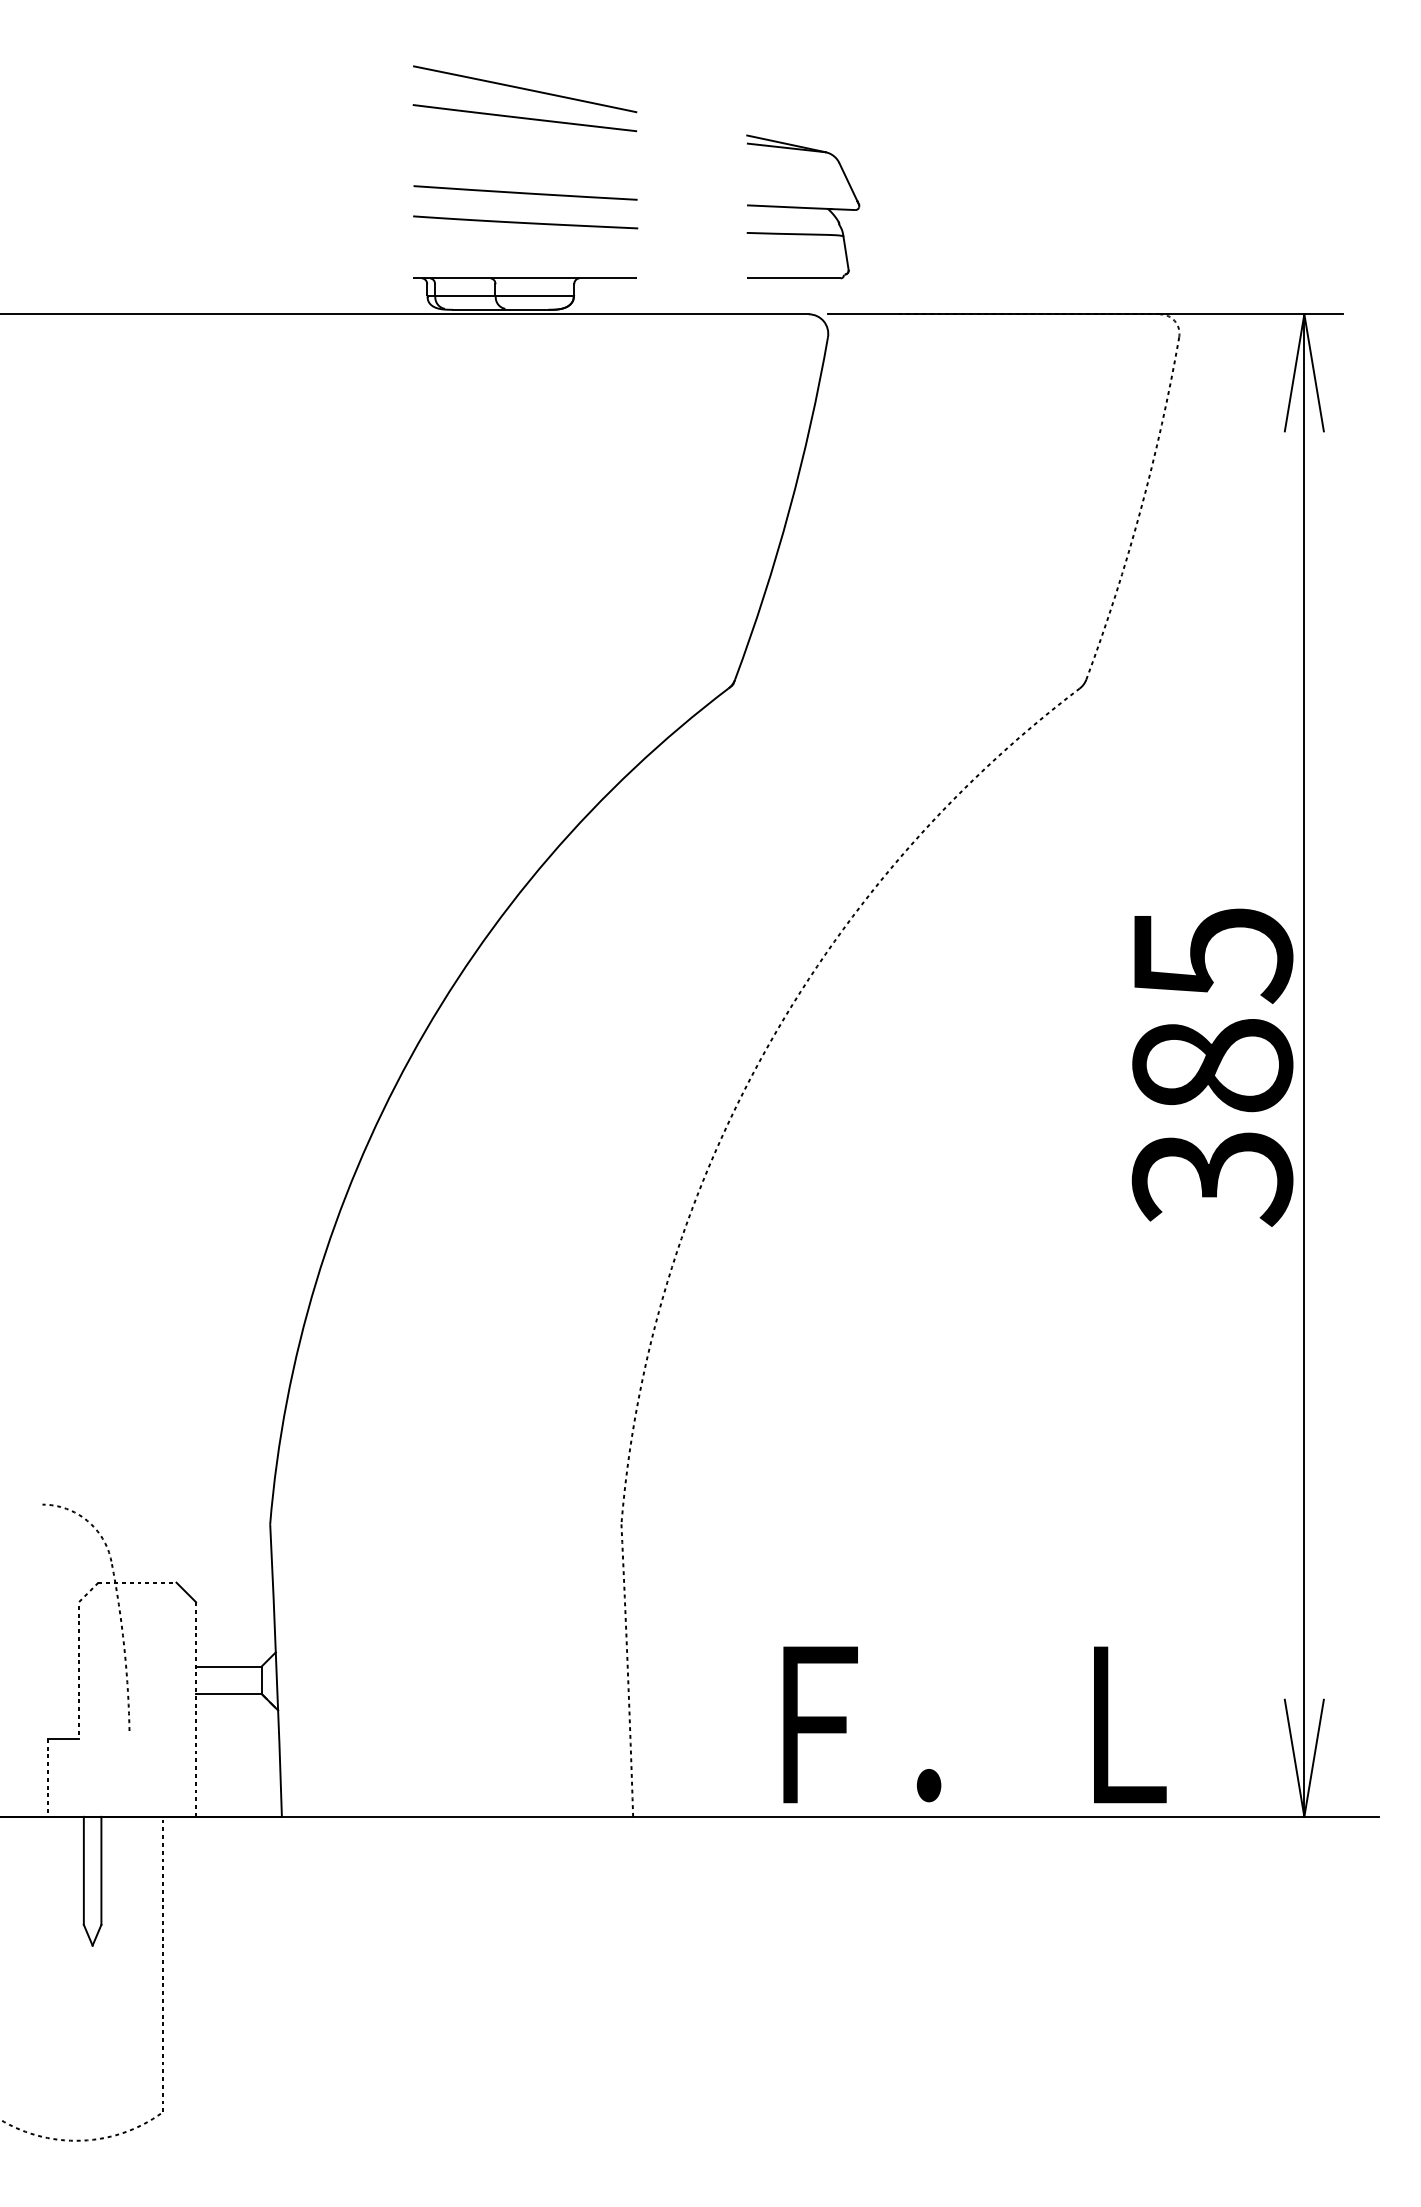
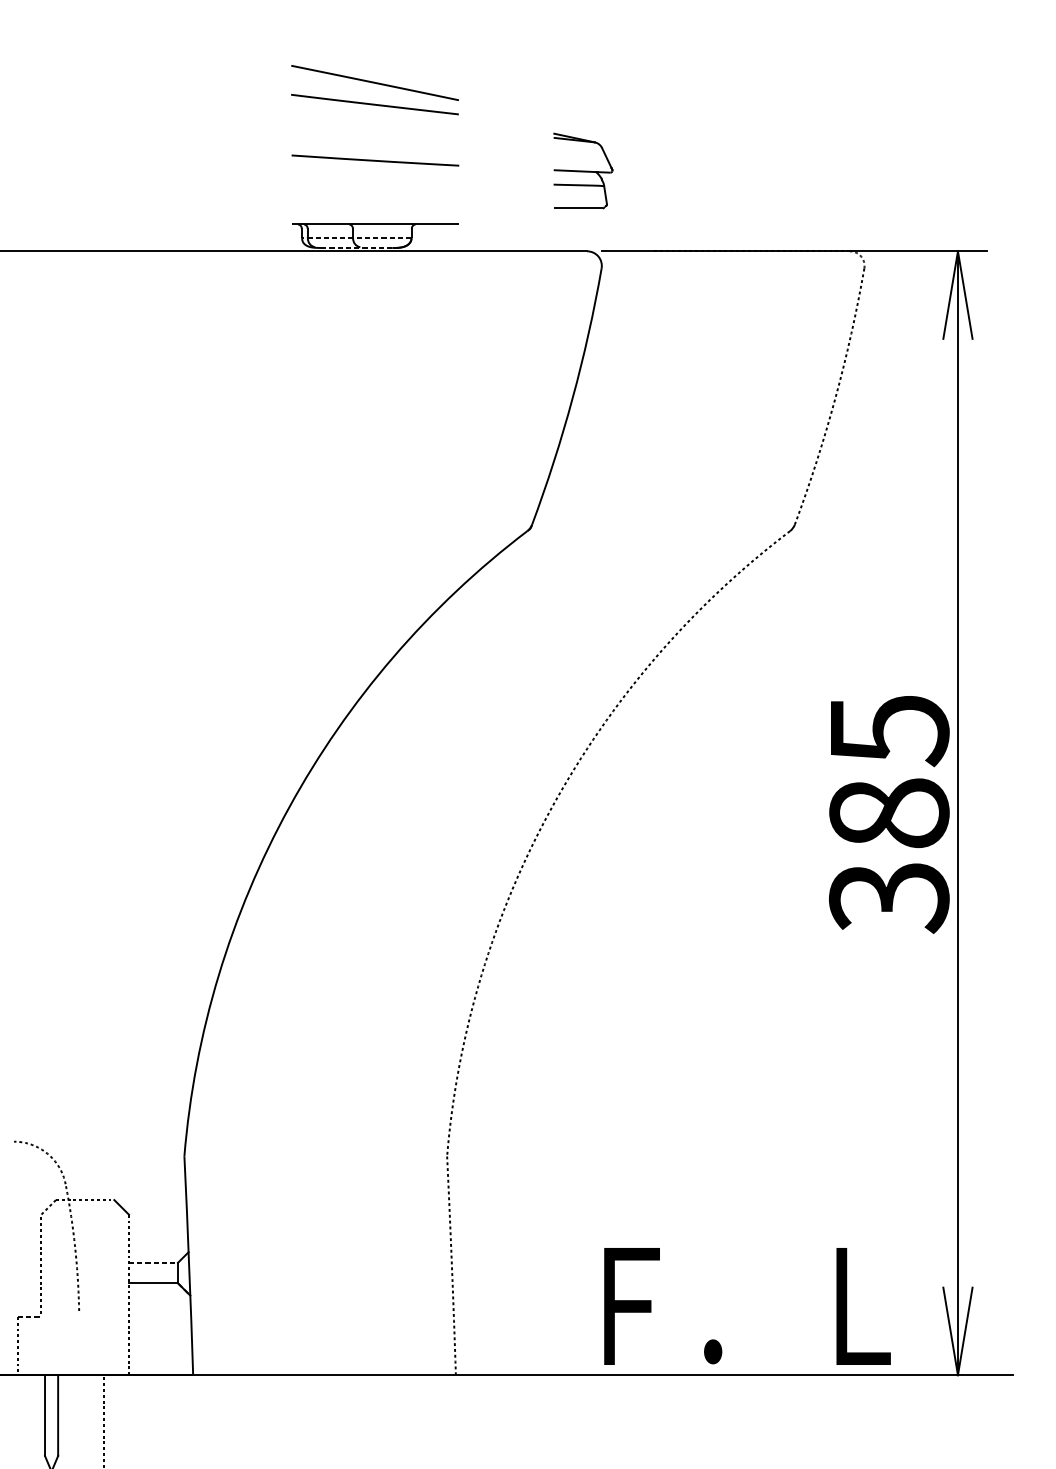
part: (803, 206) -> (583, 170), size x0.7
line: (525, 222) -> (375, 182), removed
line: (500, 295) -> (356, 237), solid -> dashed
line: (500, 309) -> (356, 247), solid -> dashed
line: (228, 1666) -> (153, 1262), solid -> dashed
text: (974, 1724) -> (747, 1306), moved
line: (63, 1738) -> (29, 1316), solid -> dashed

